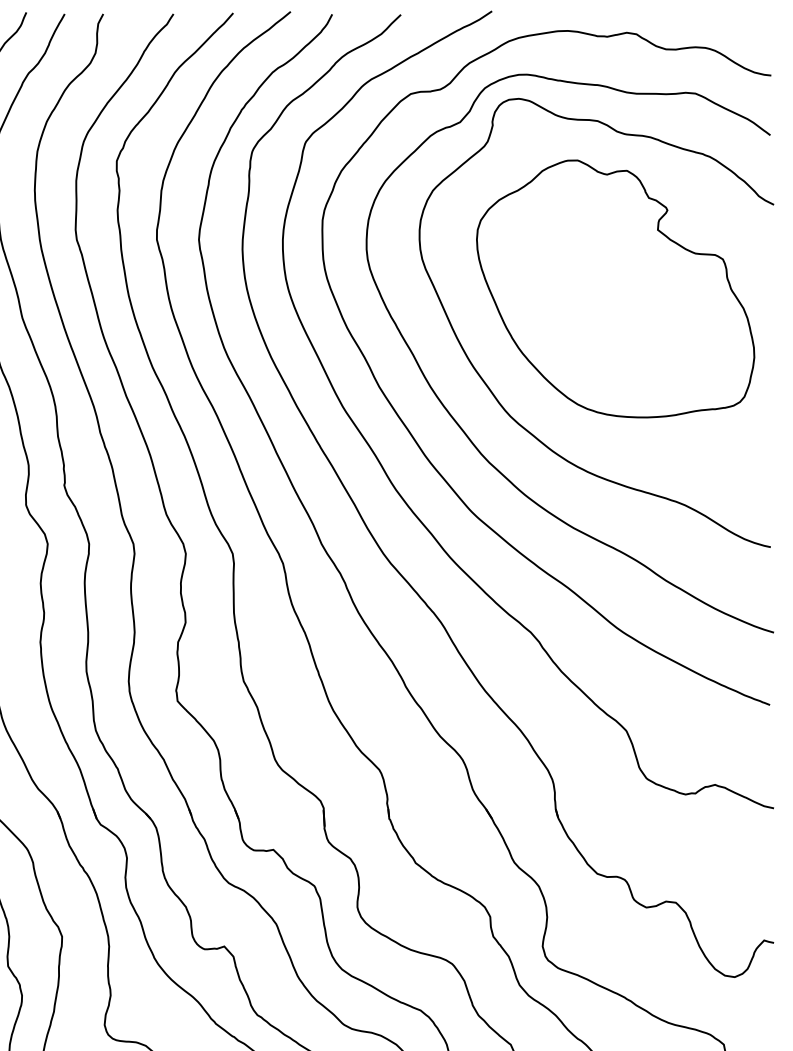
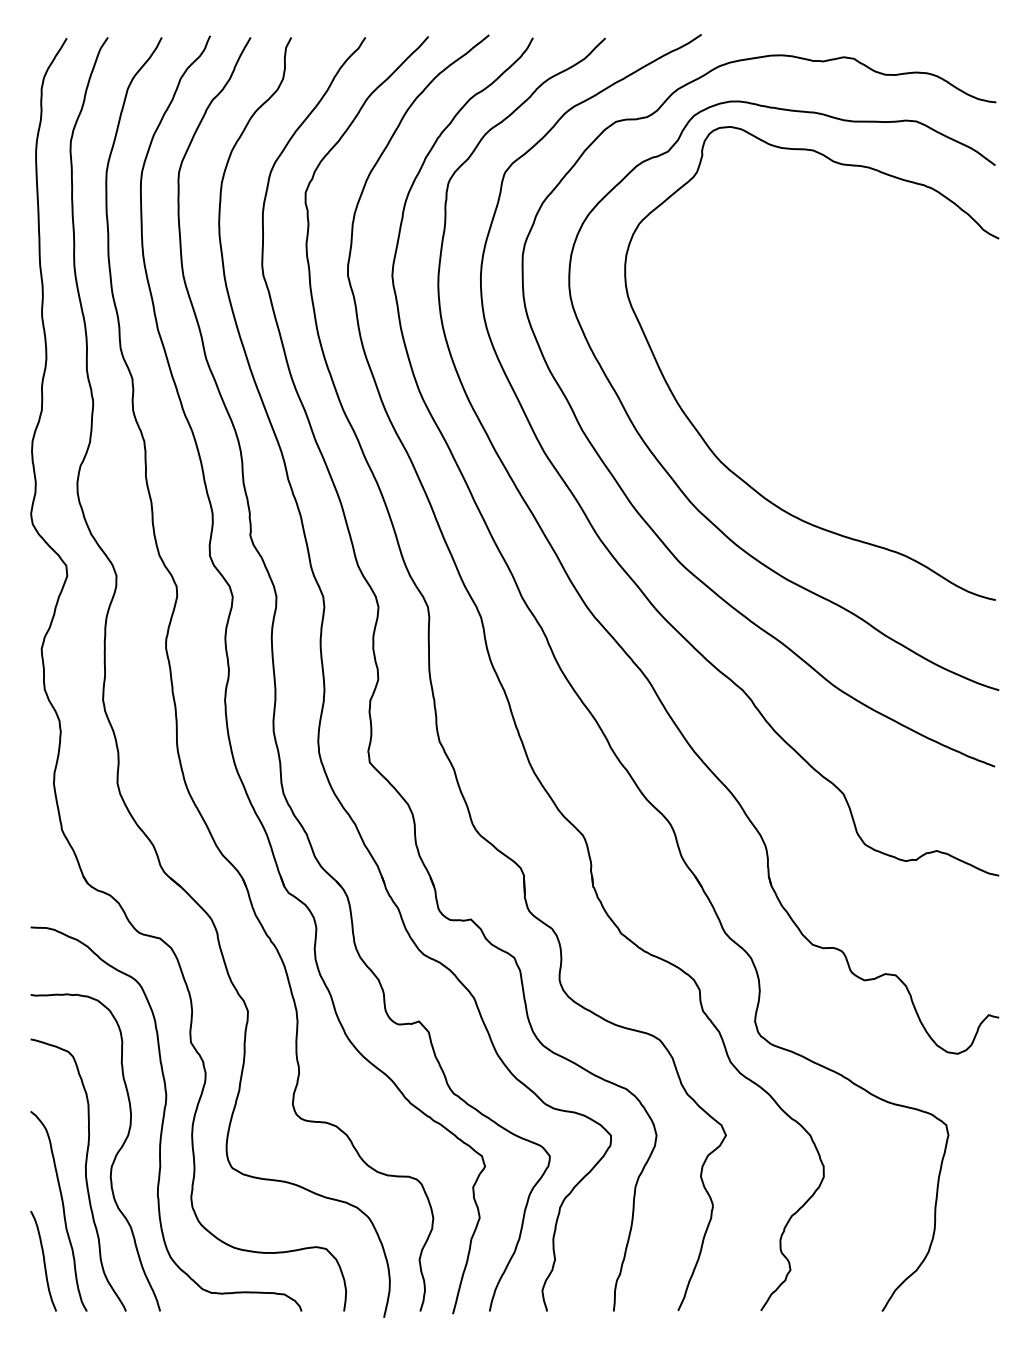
part: (615, 288) -> (831, 327), removed

